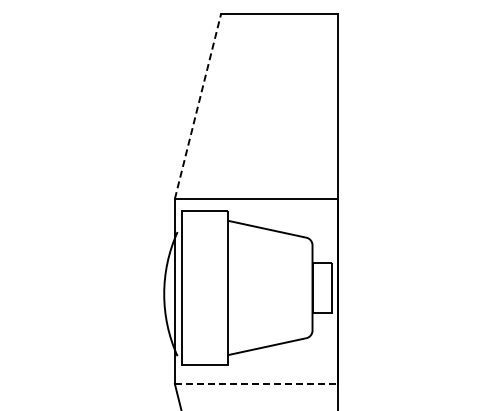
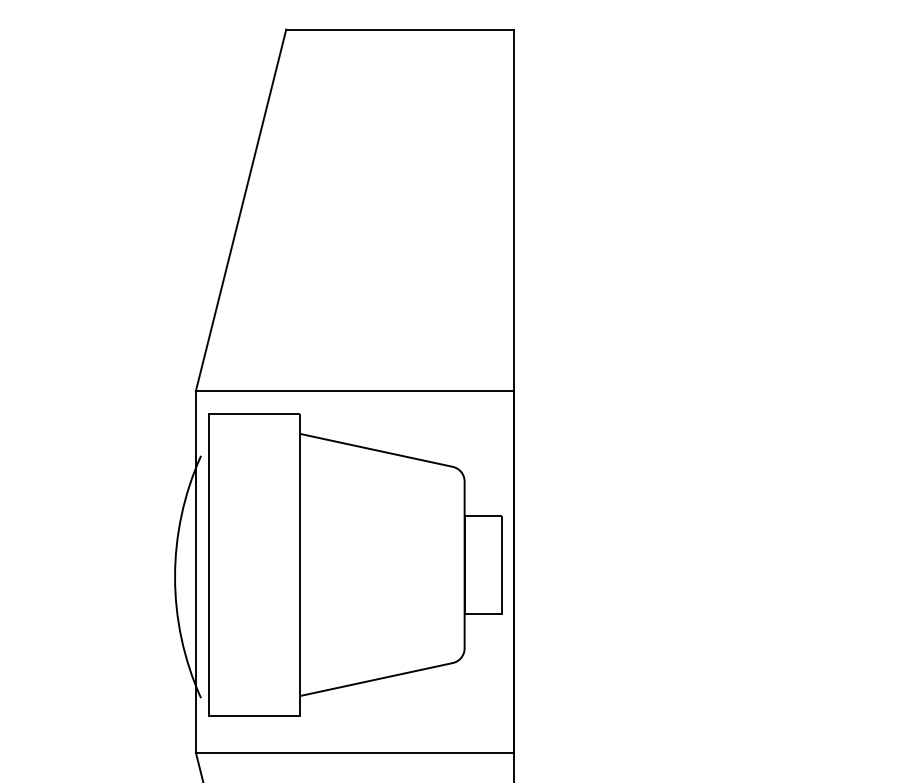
line: (198, 105) -> (241, 208), dashed -> solid
line: (256, 384) -> (355, 753), dashed -> solid

